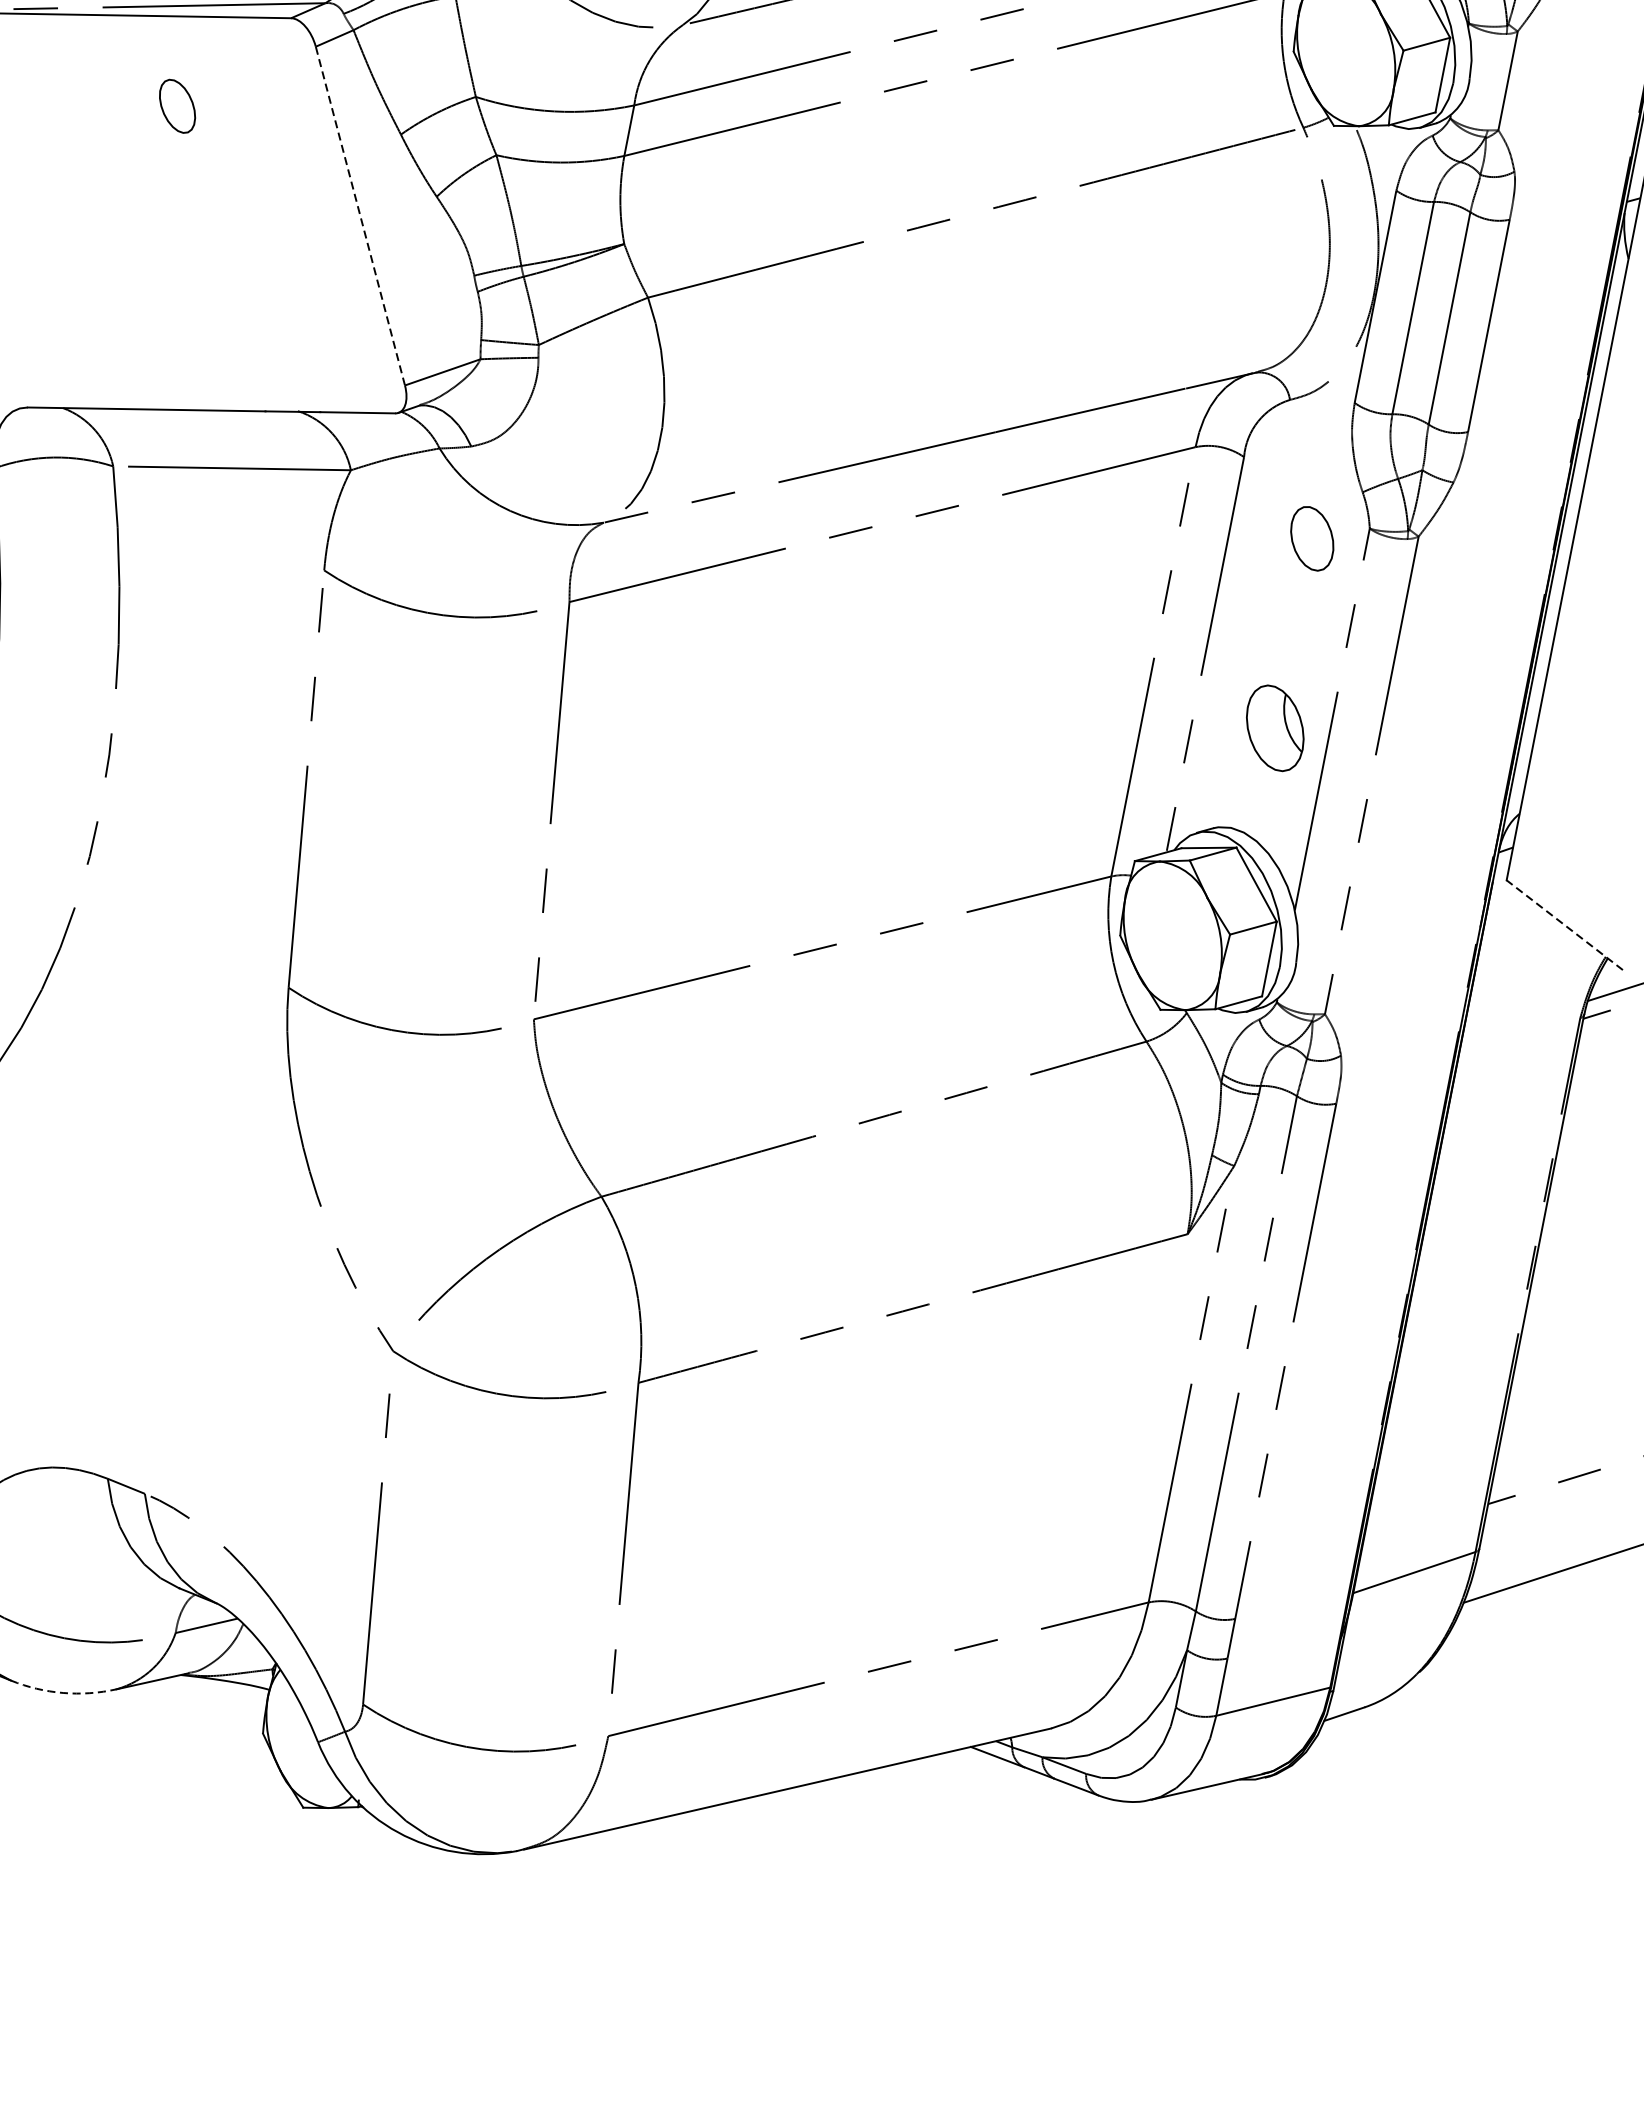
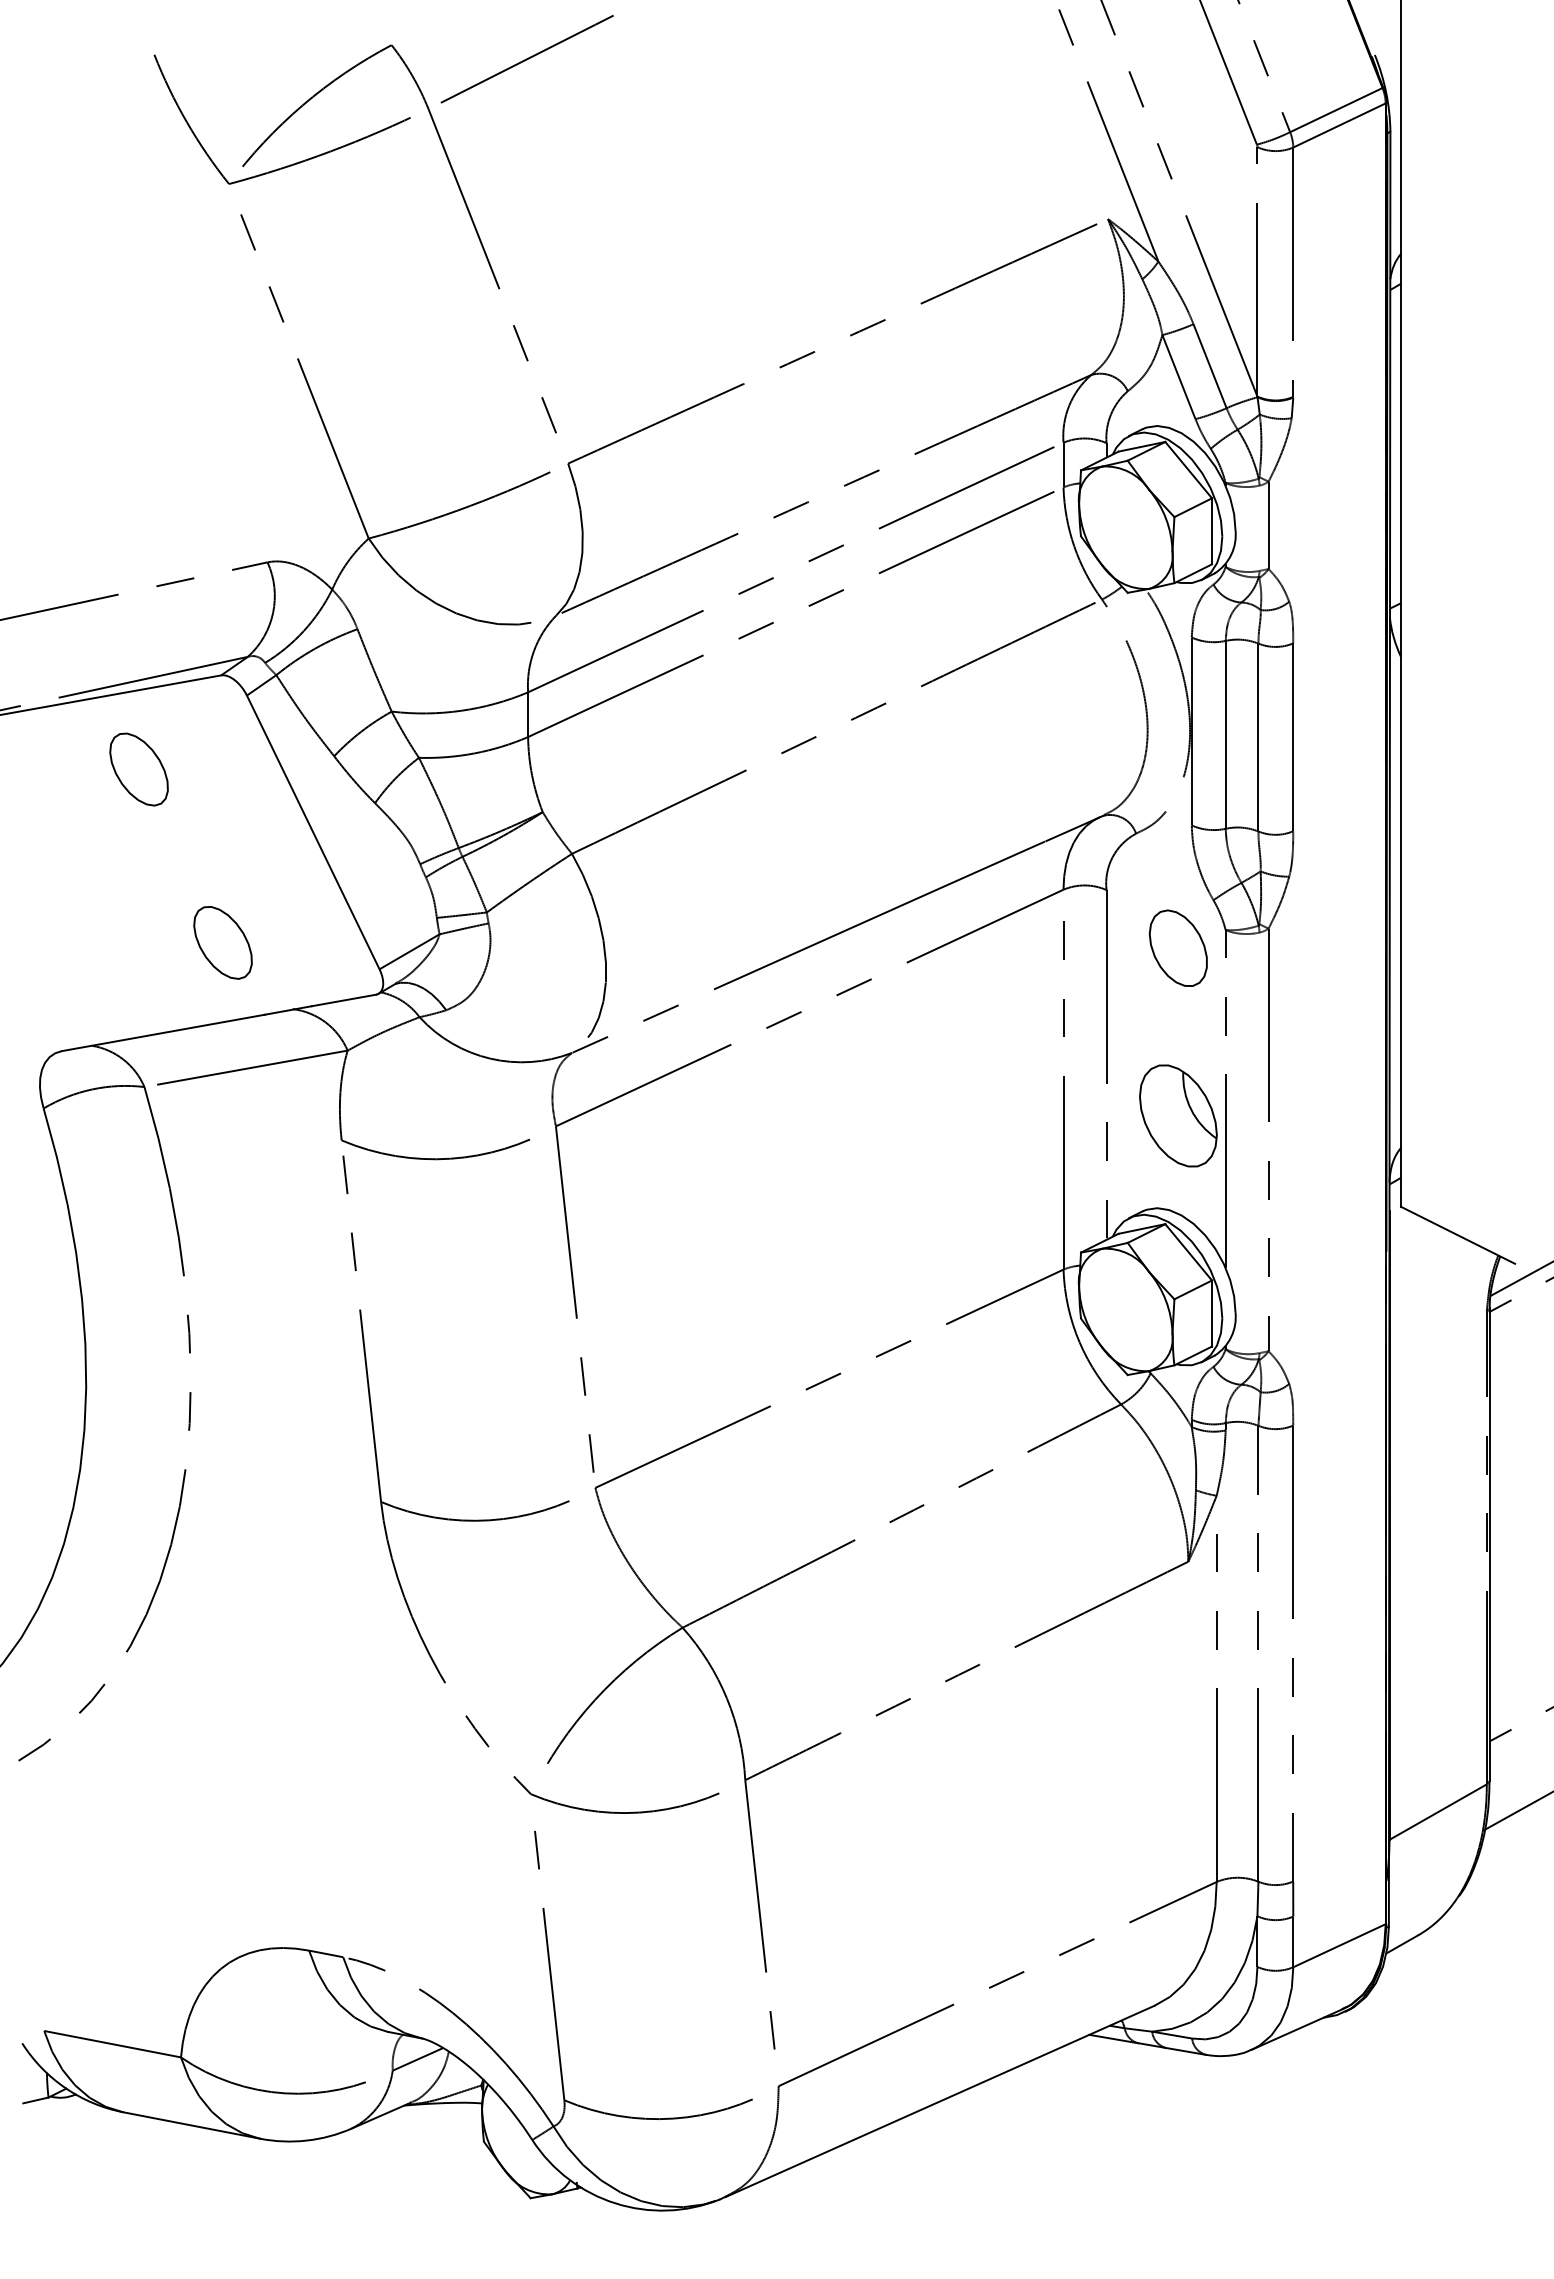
part: (176, 106) -> (138, 769), size x1.67
line: (360, 216) -> (313, 832), dashed -> solid
part: (233, 320) -> (222, 942), added
part: (1311, 537) -> (1177, 947), size x1.43
part: (1275, 727) -> (1178, 1115), size x1.43
line: (1565, 925) -> (1458, 1235), dashed -> solid
arc: (62, 1692) -> (306, 2140), dashed -> solid

